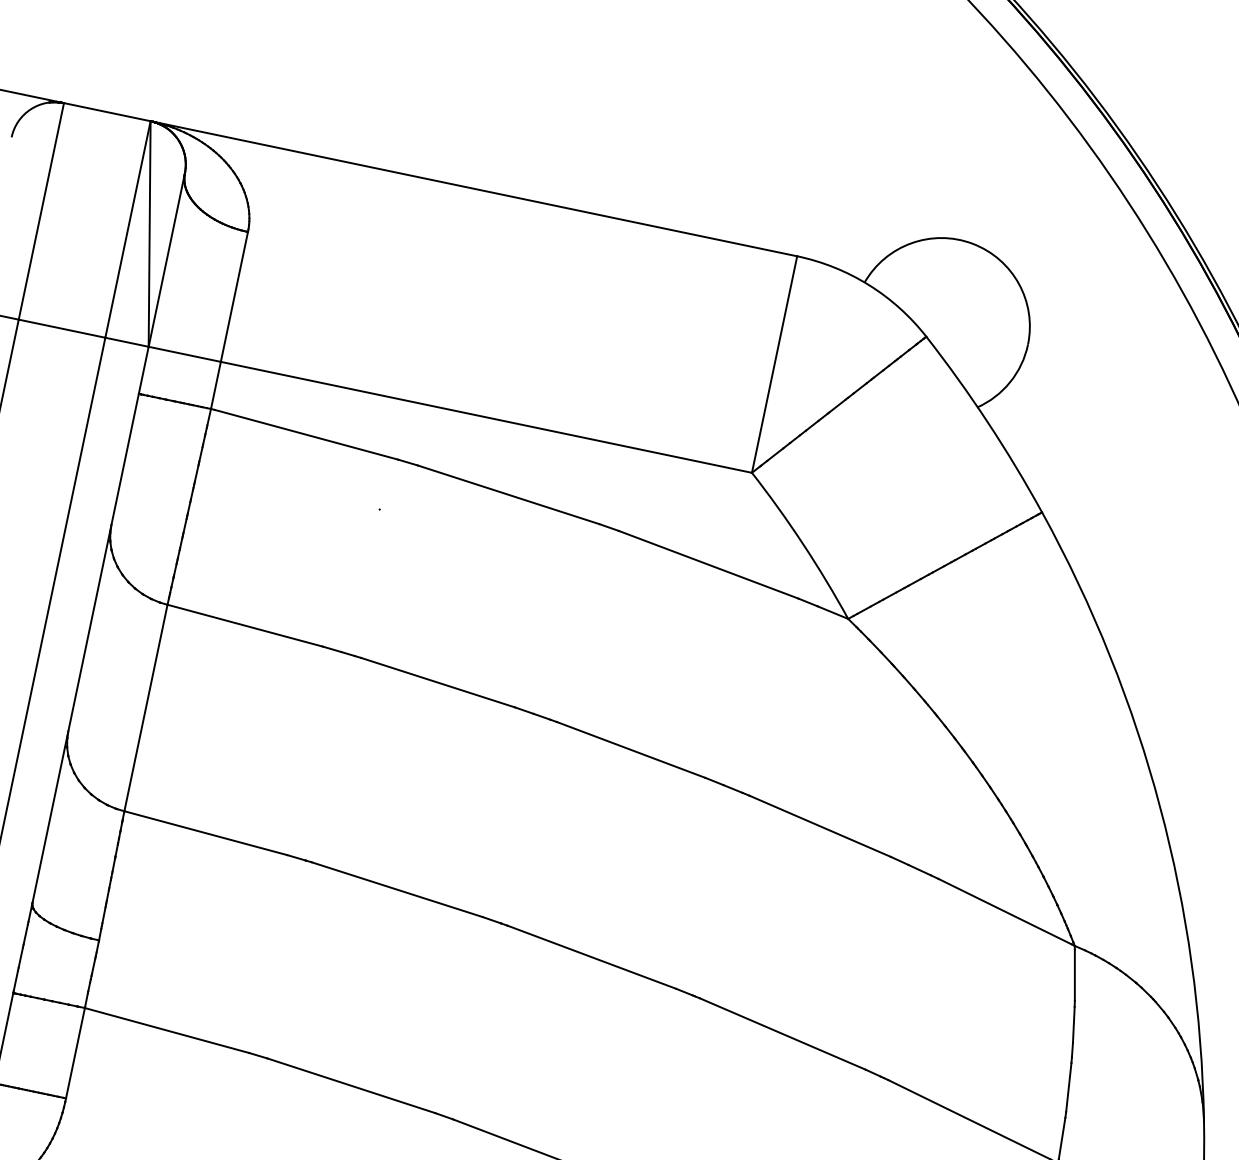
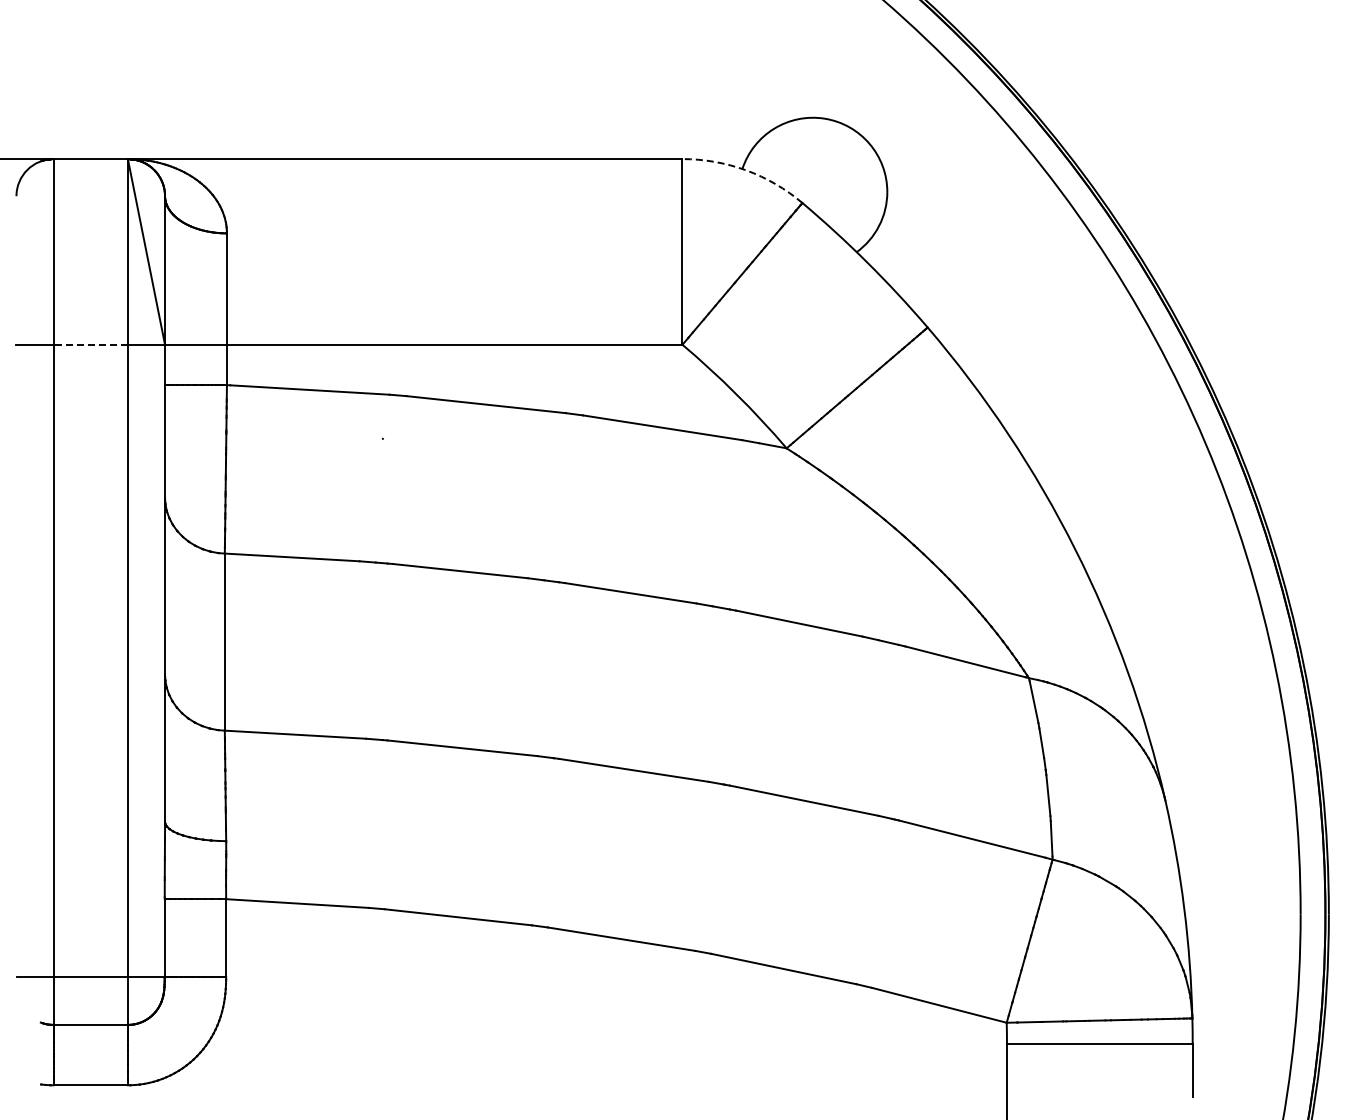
arc: (869, 285) -> (746, 170), solid -> dashed
line: (61, 328) -> (90, 344), solid -> dashed

